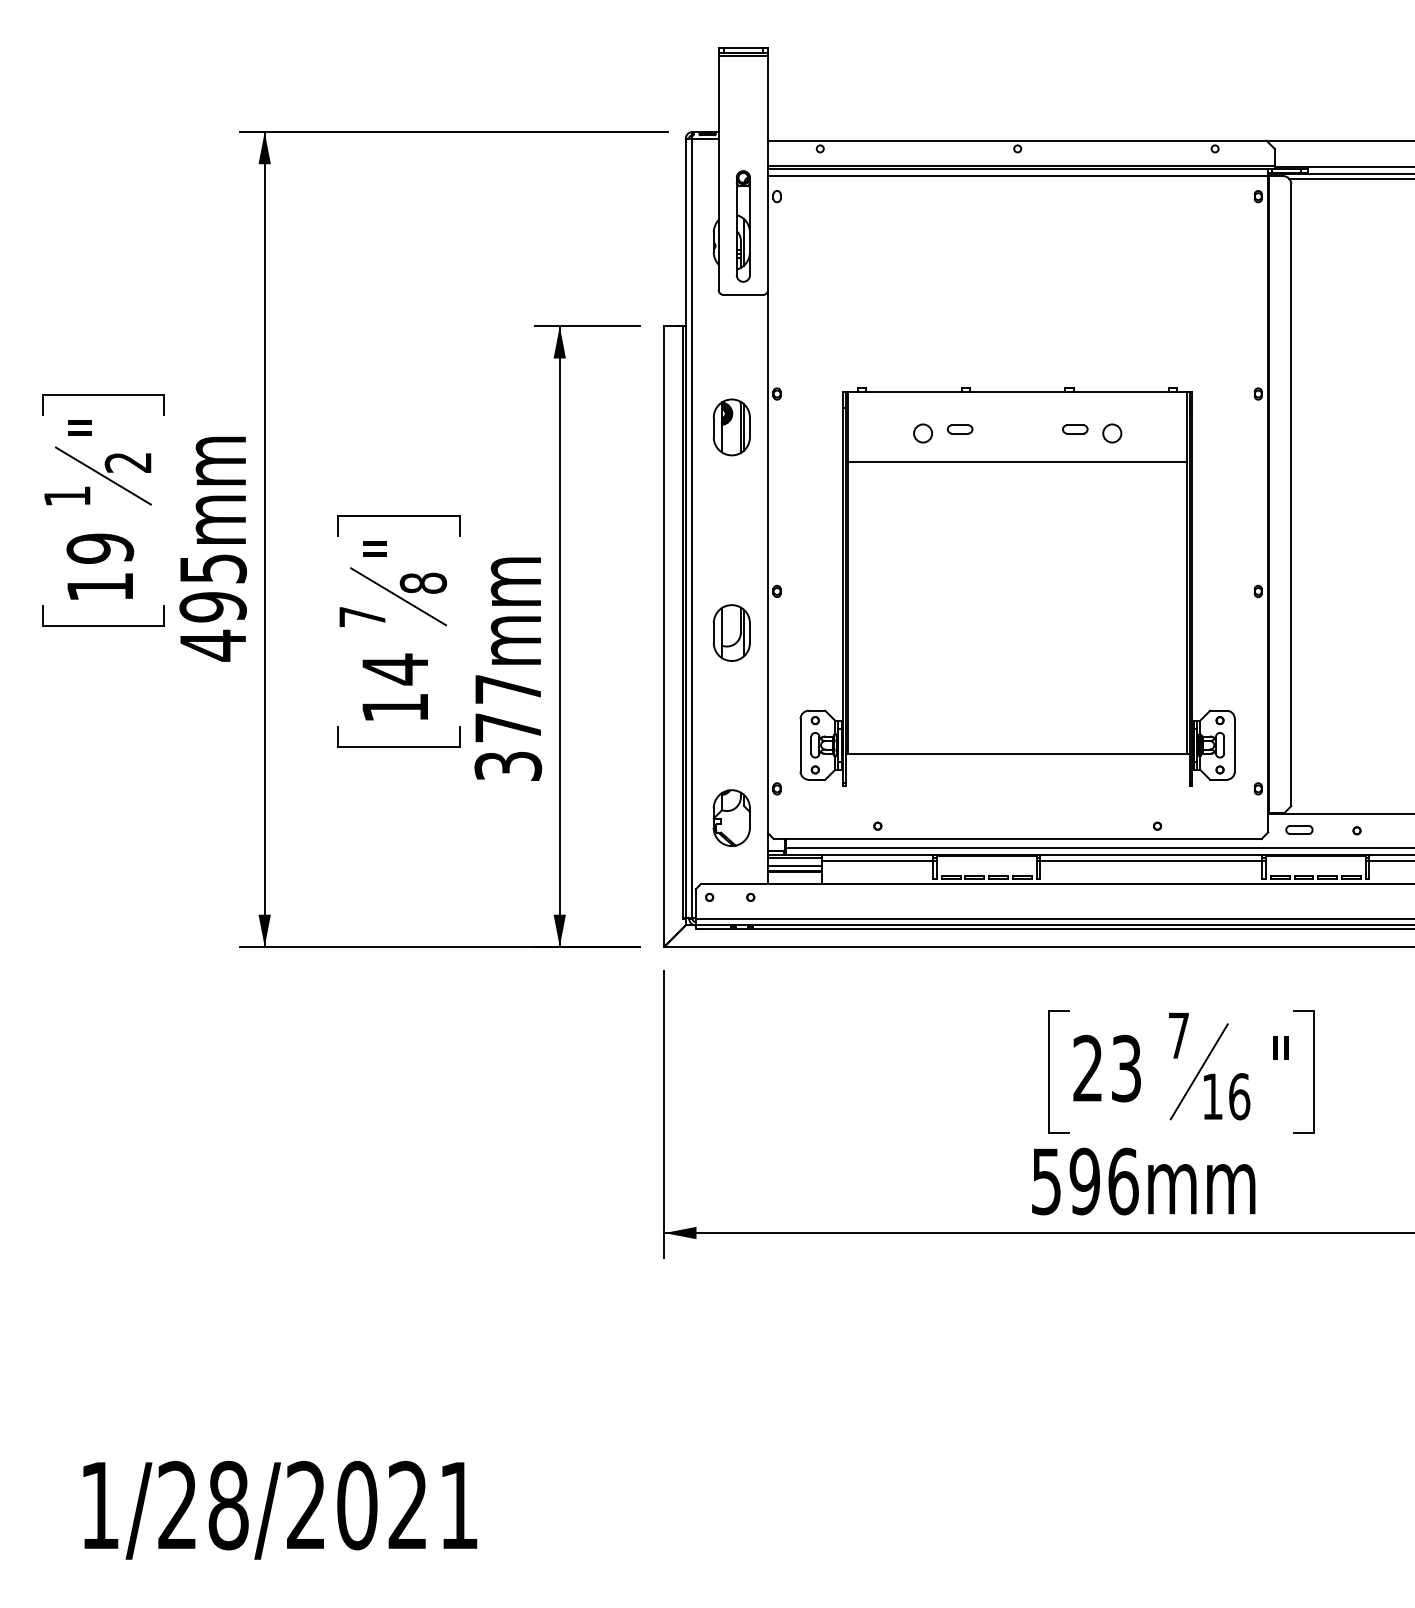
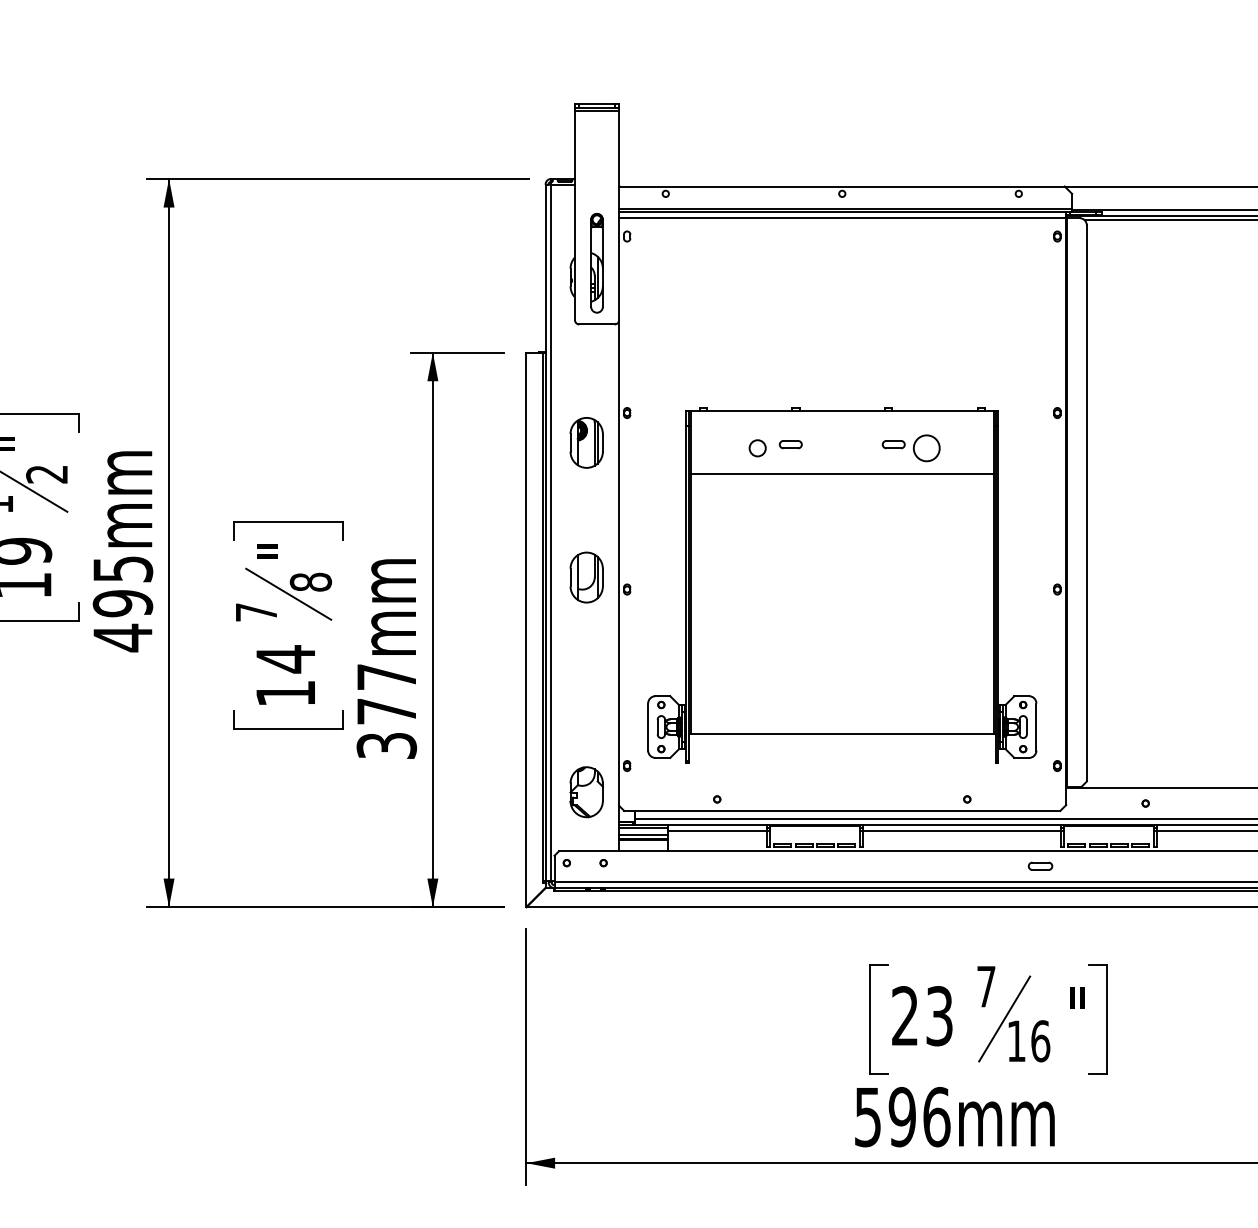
circle: (1112, 433) -> (927, 448), size x1.6
part: (731, 632) -> (586, 577), moved
part: (1299, 829) -> (1040, 865), moved

